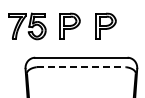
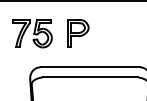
part: (105, 25) -> (116, 32), removed
line: (81, 67) -> (90, 77), dashed -> solid

